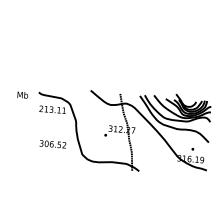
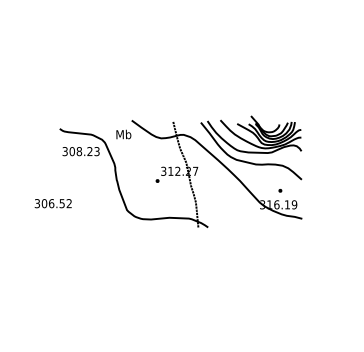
text: (22, 95) -> (123, 134), moved
text: (52, 109) -> (80, 151), 213.11 -> 308.23
text: (52, 144) -> (52, 203), moved

